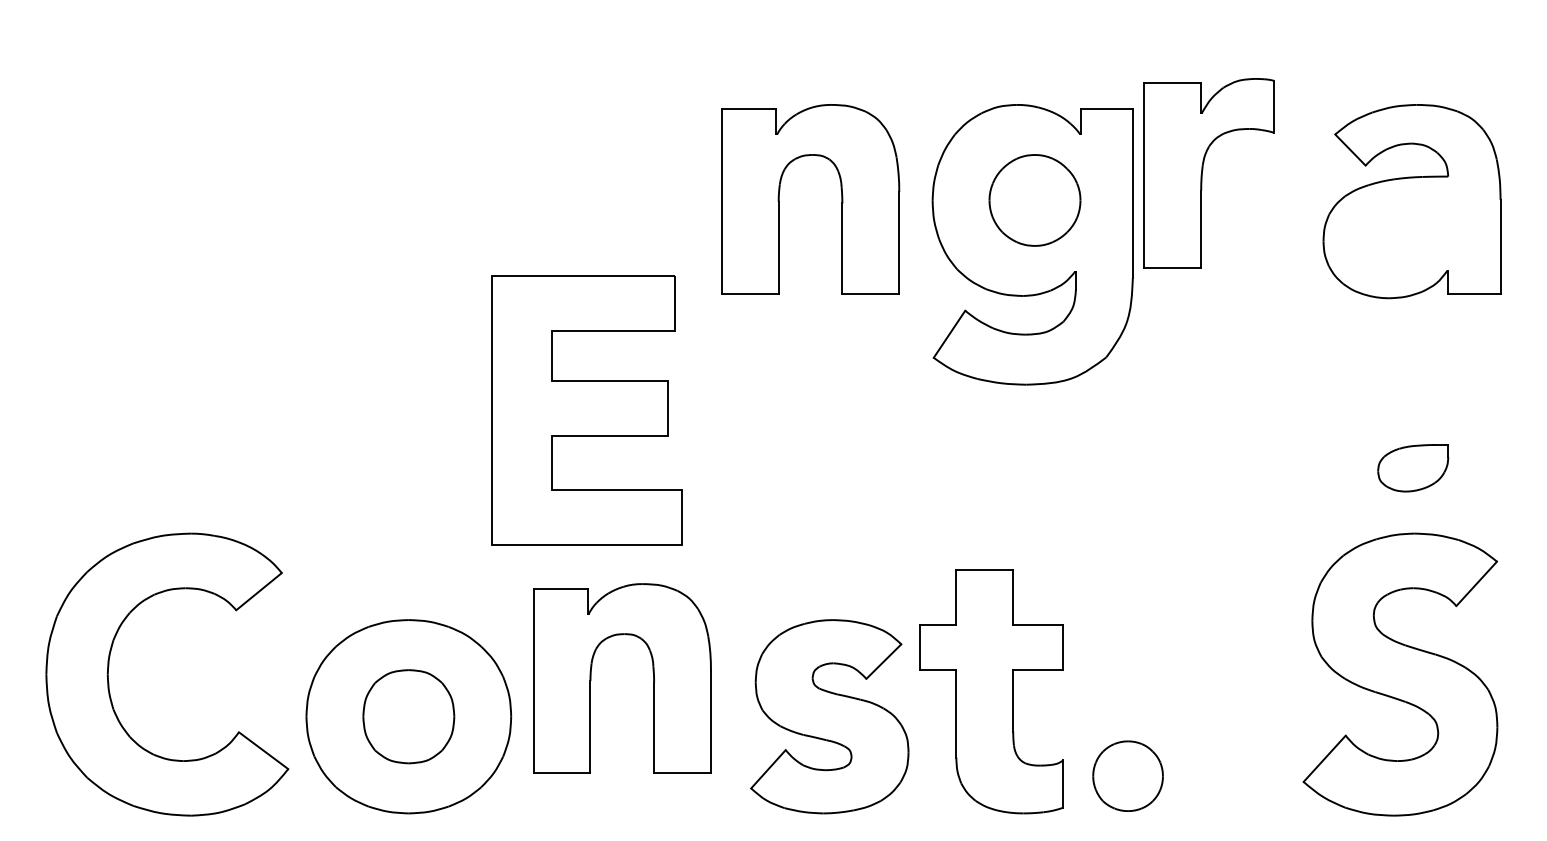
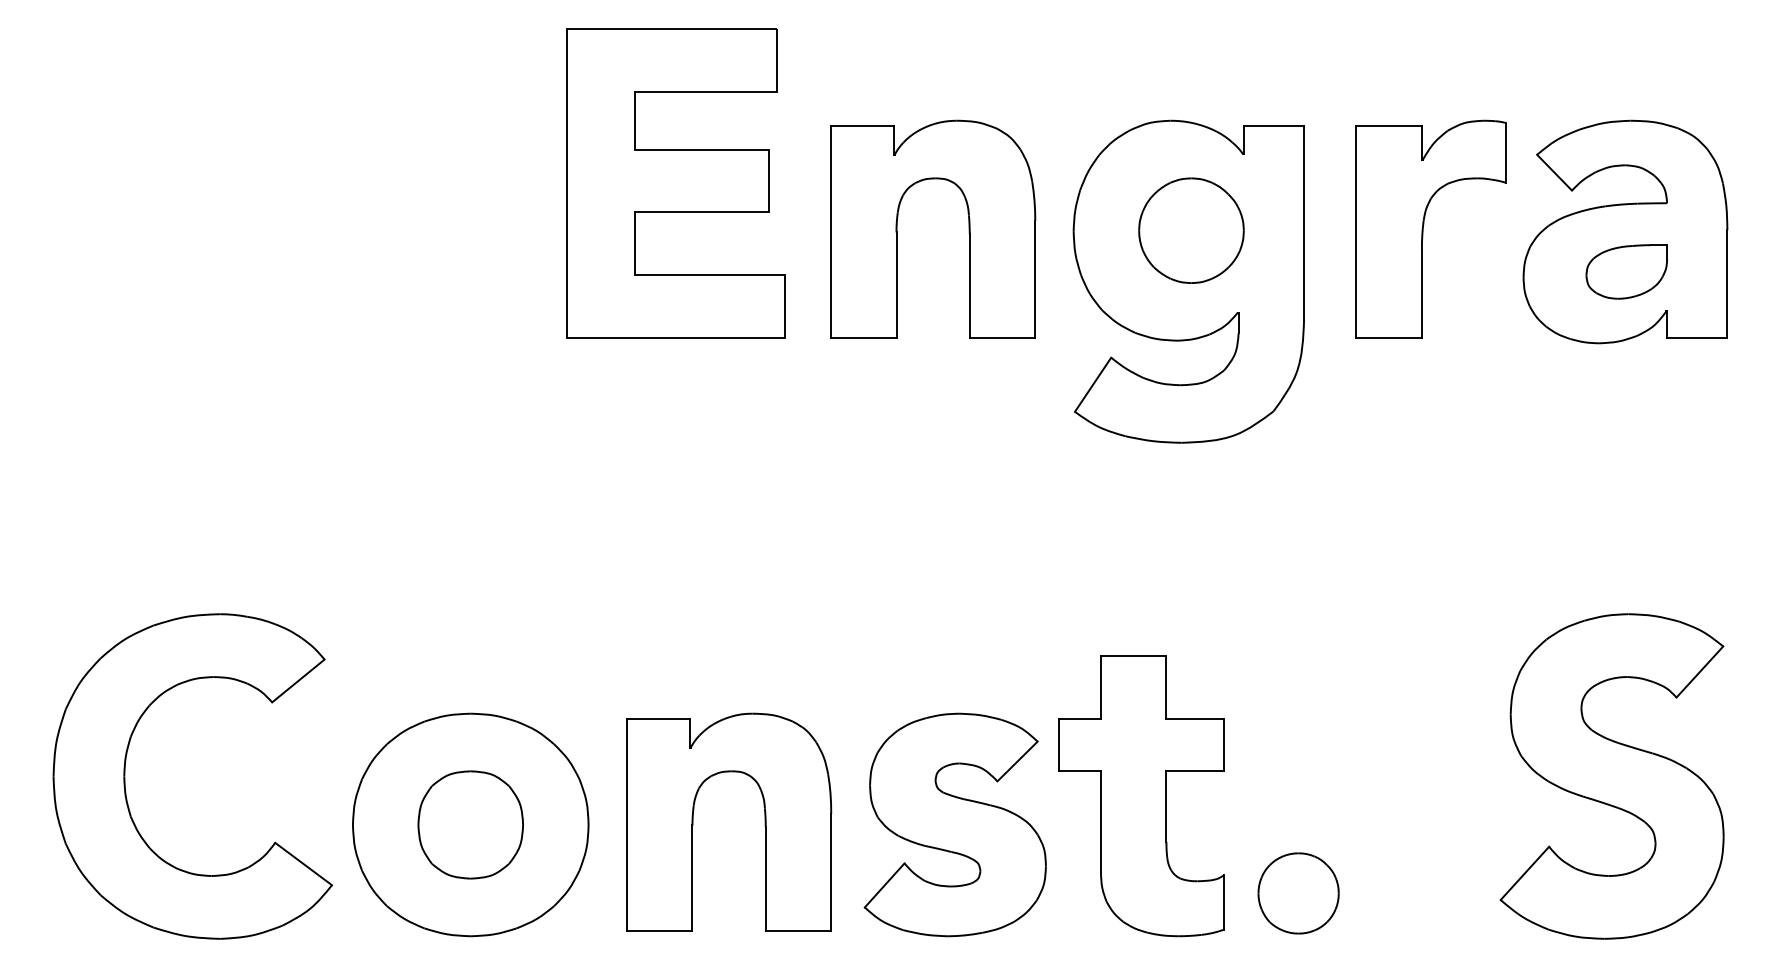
part: (1208, 173) -> (1430, 229), moved
part: (586, 410) -> (675, 183), moved
part: (1413, 468) -> (1627, 272), moved
part: (652, 671) -> (763, 814), moved

